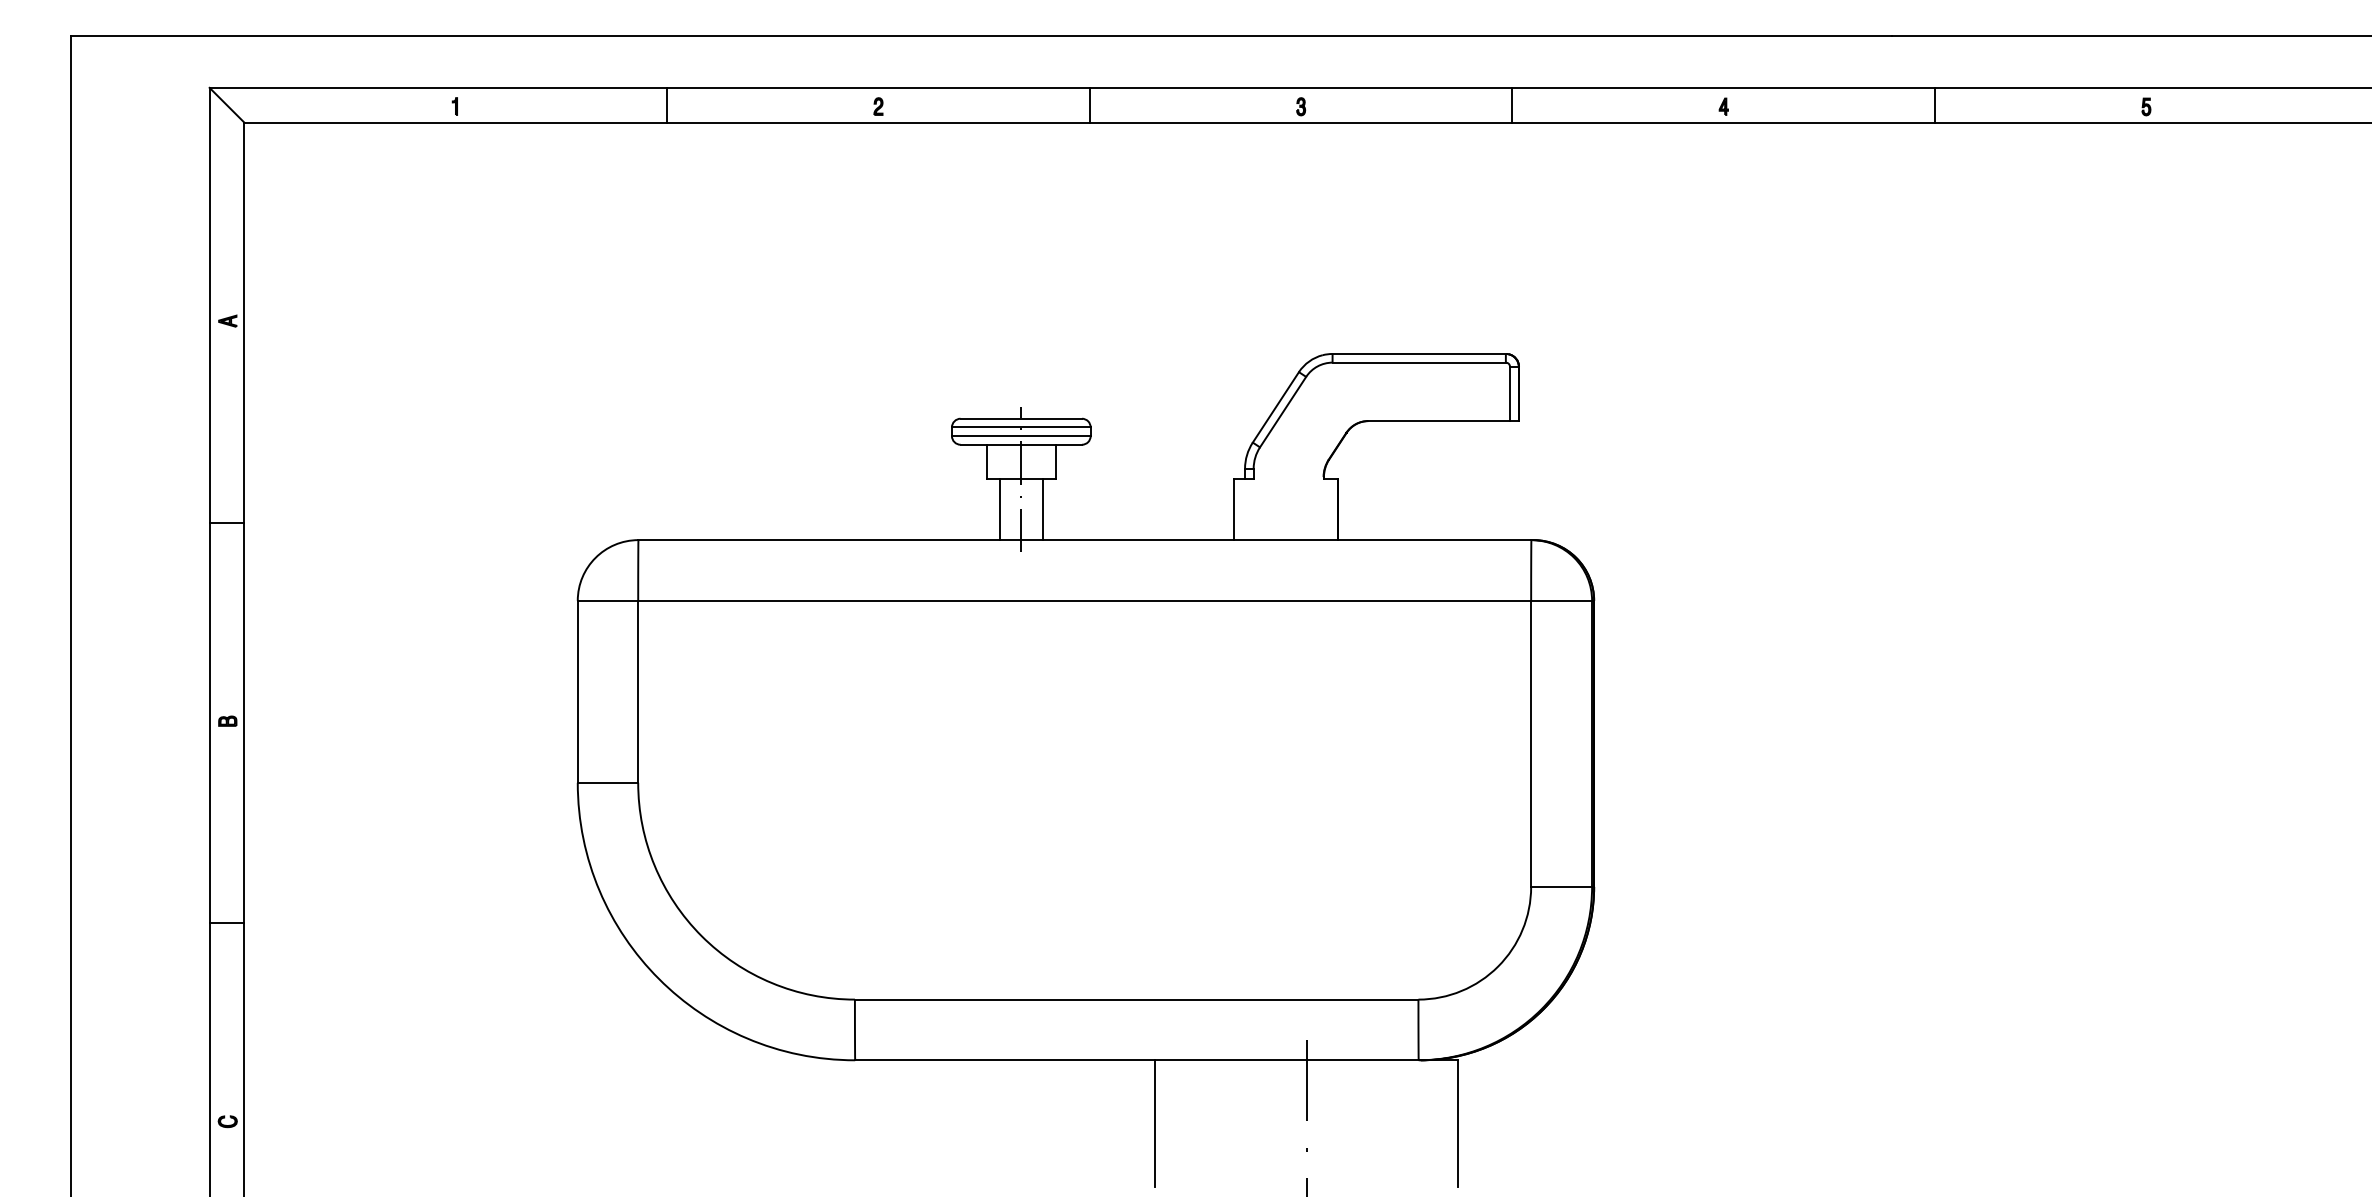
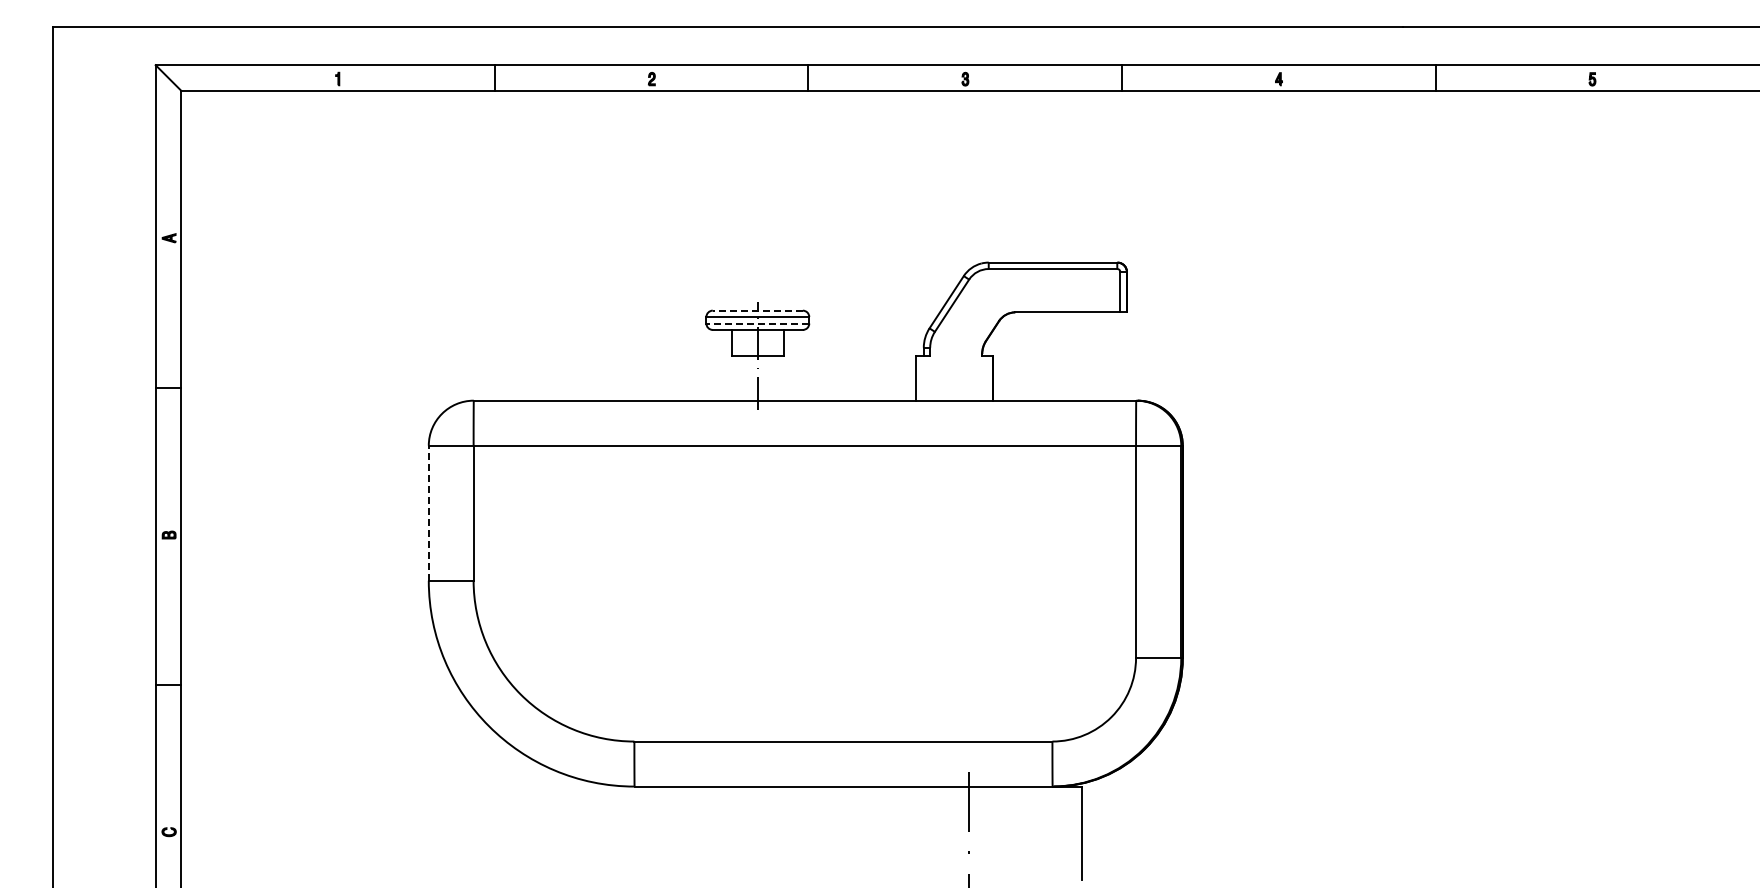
line: (1020, 418) -> (757, 310), solid -> dashed
line: (1020, 436) -> (757, 323), solid -> dashed
line: (999, 508) -> (741, 377), removed
line: (1042, 508) -> (773, 377), removed
line: (577, 692) -> (428, 513), solid -> dashed
line: (1154, 1123) -> (856, 833), removed

